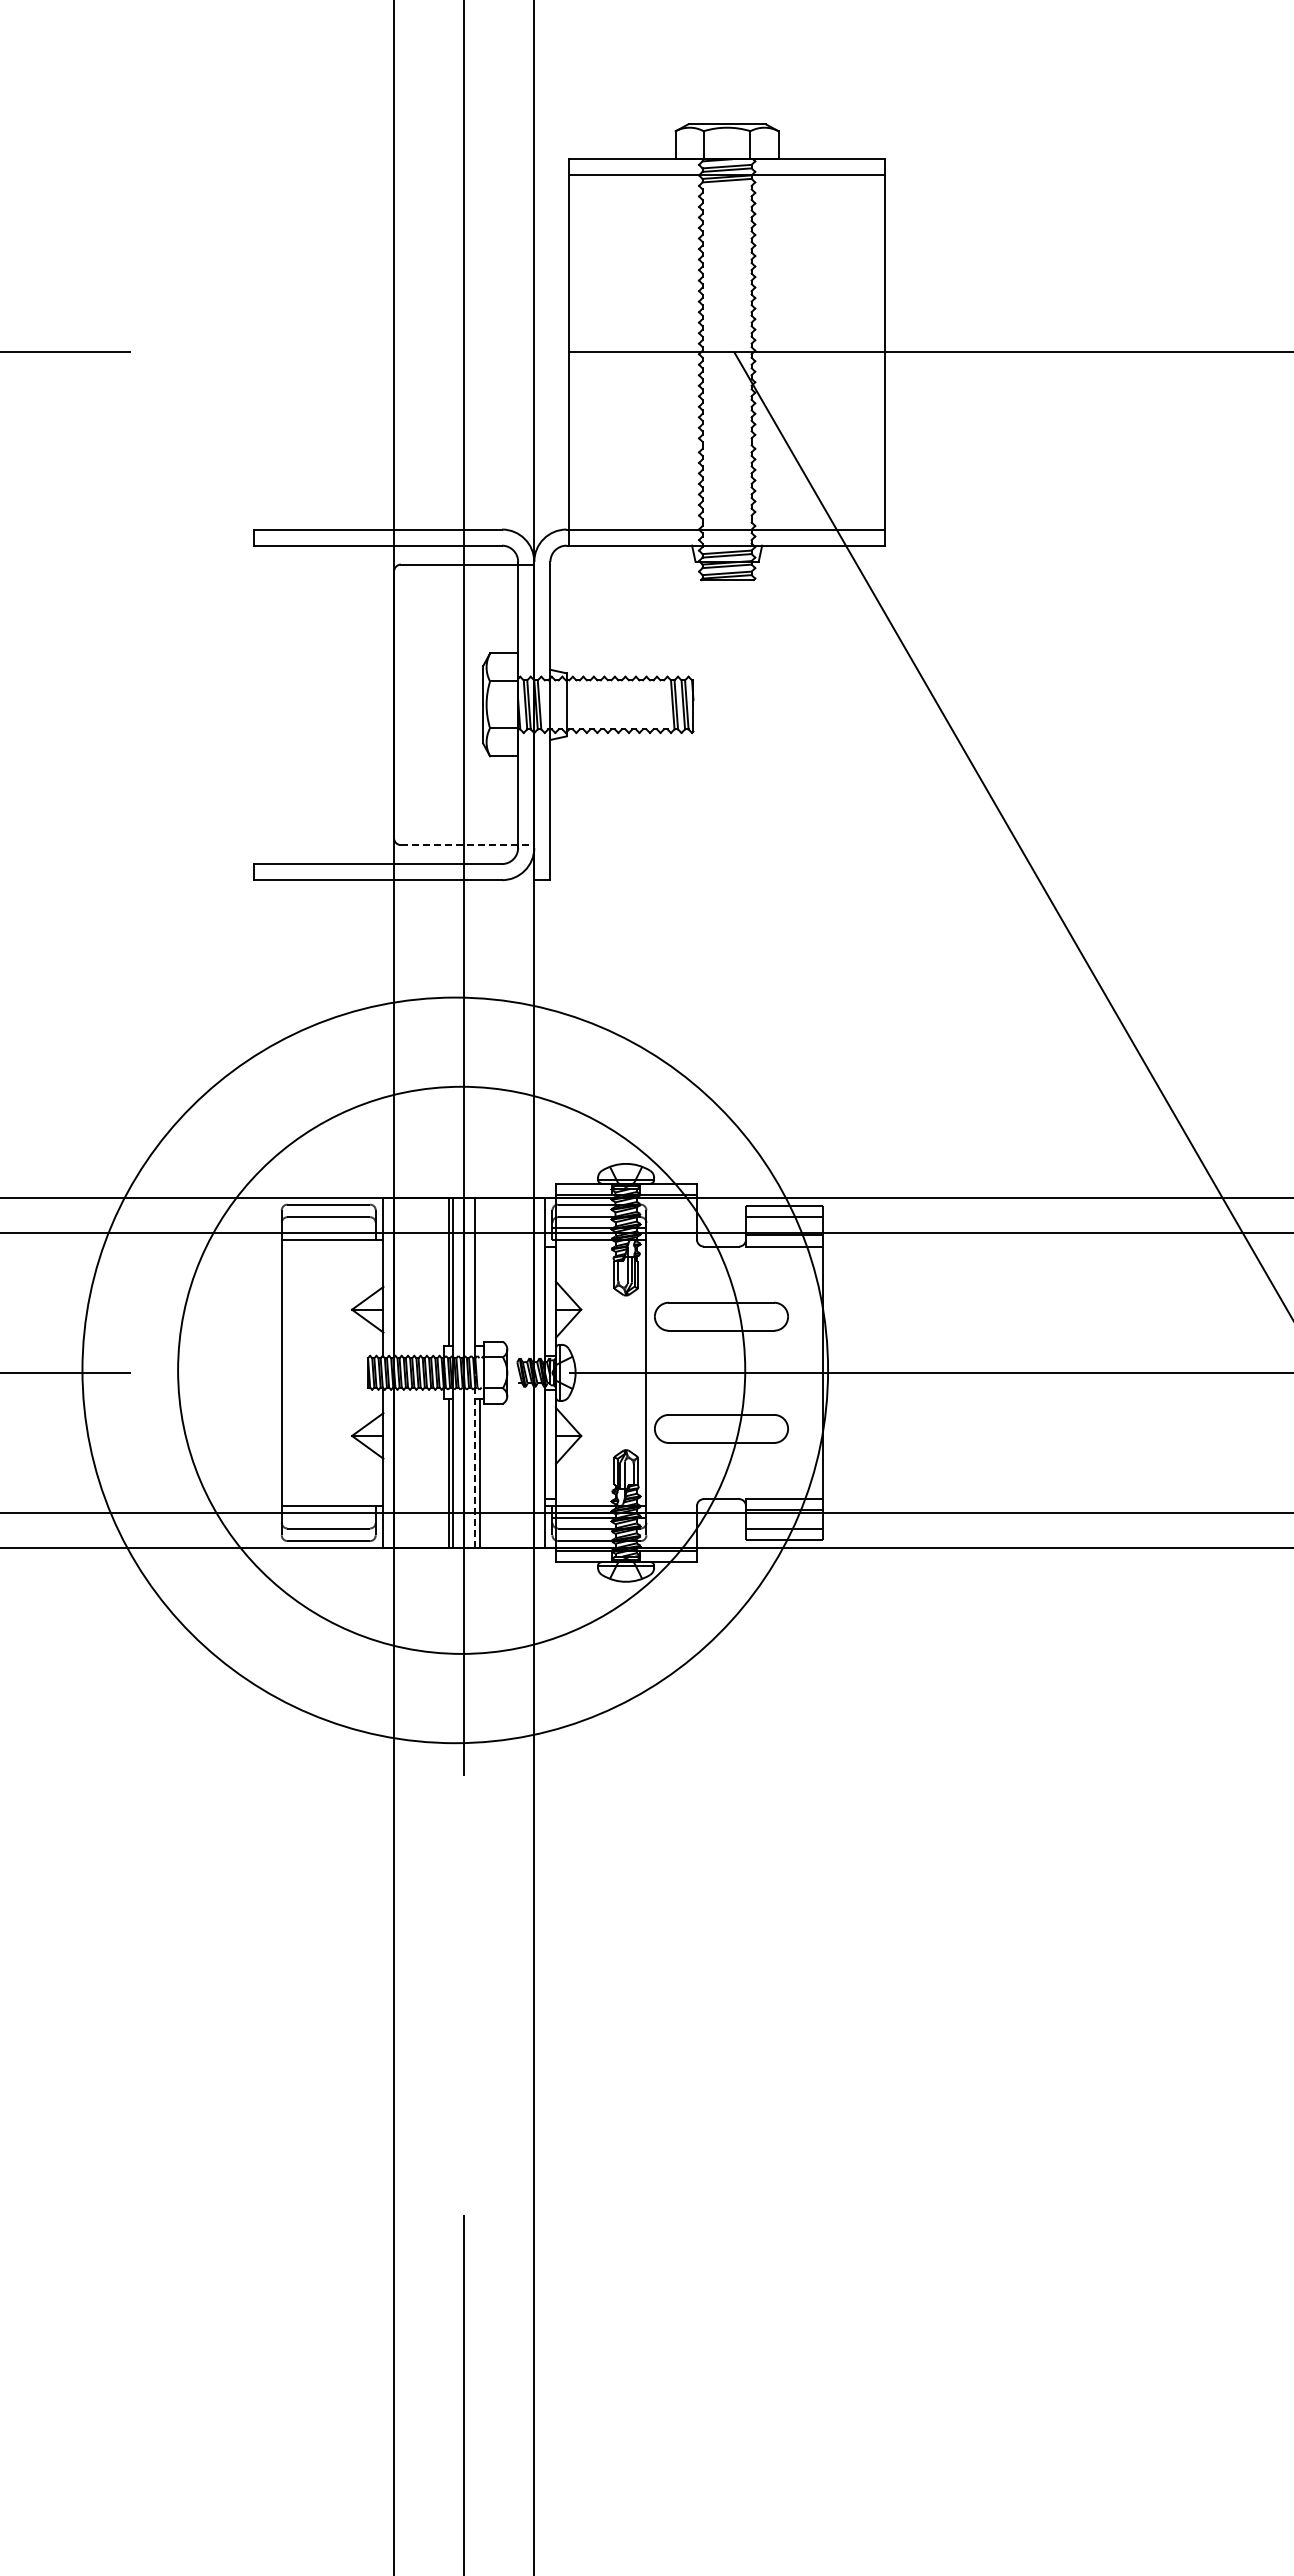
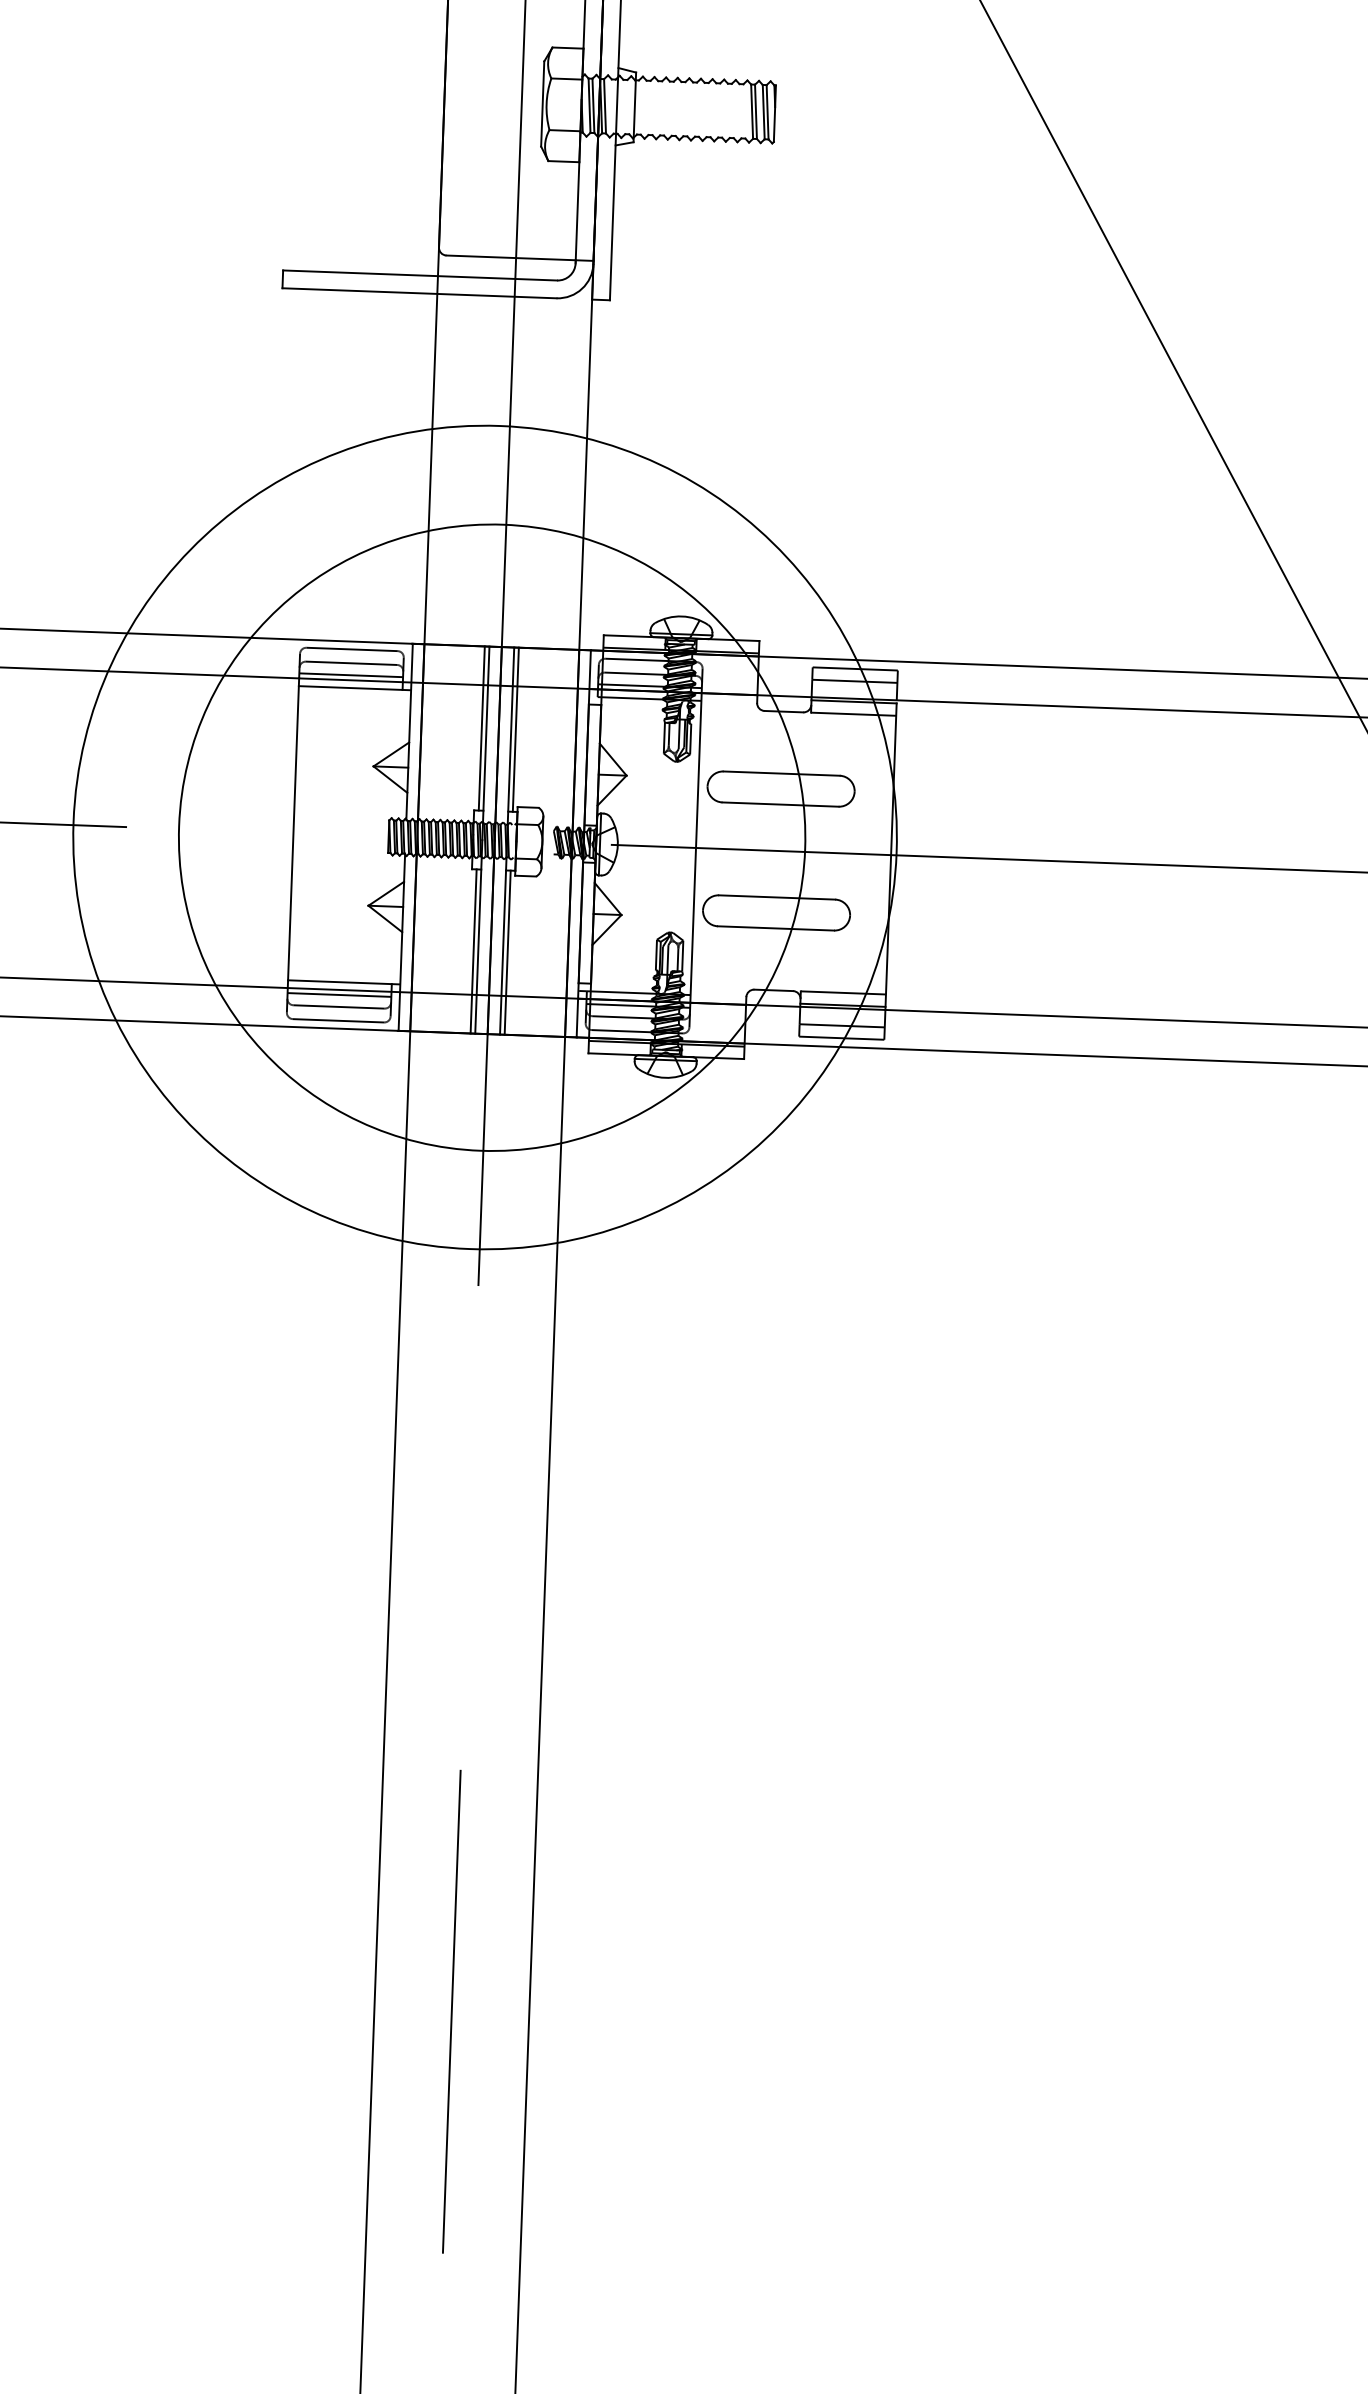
line: (467, 845) -> (519, 258), dashed -> solid
line: (328, 1228) -> (350, 675), added
line: (479, 1271) -> (515, 729), added
line: (475, 1460) -> (503, 937), dashed -> solid
line: (328, 1517) -> (339, 994), added

